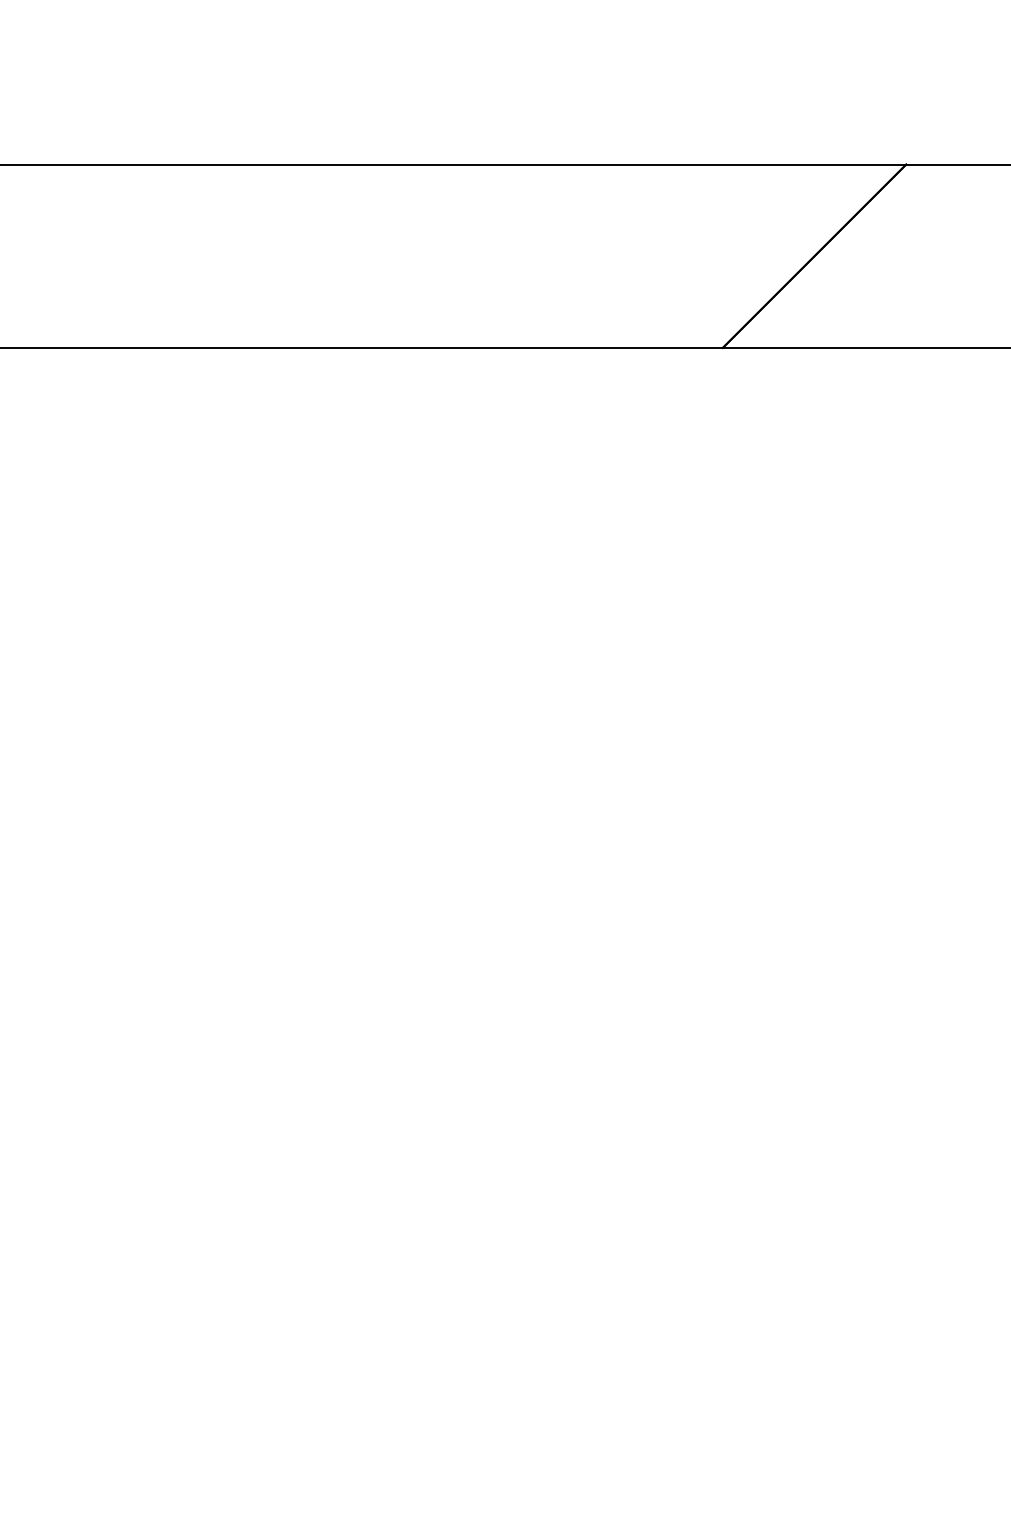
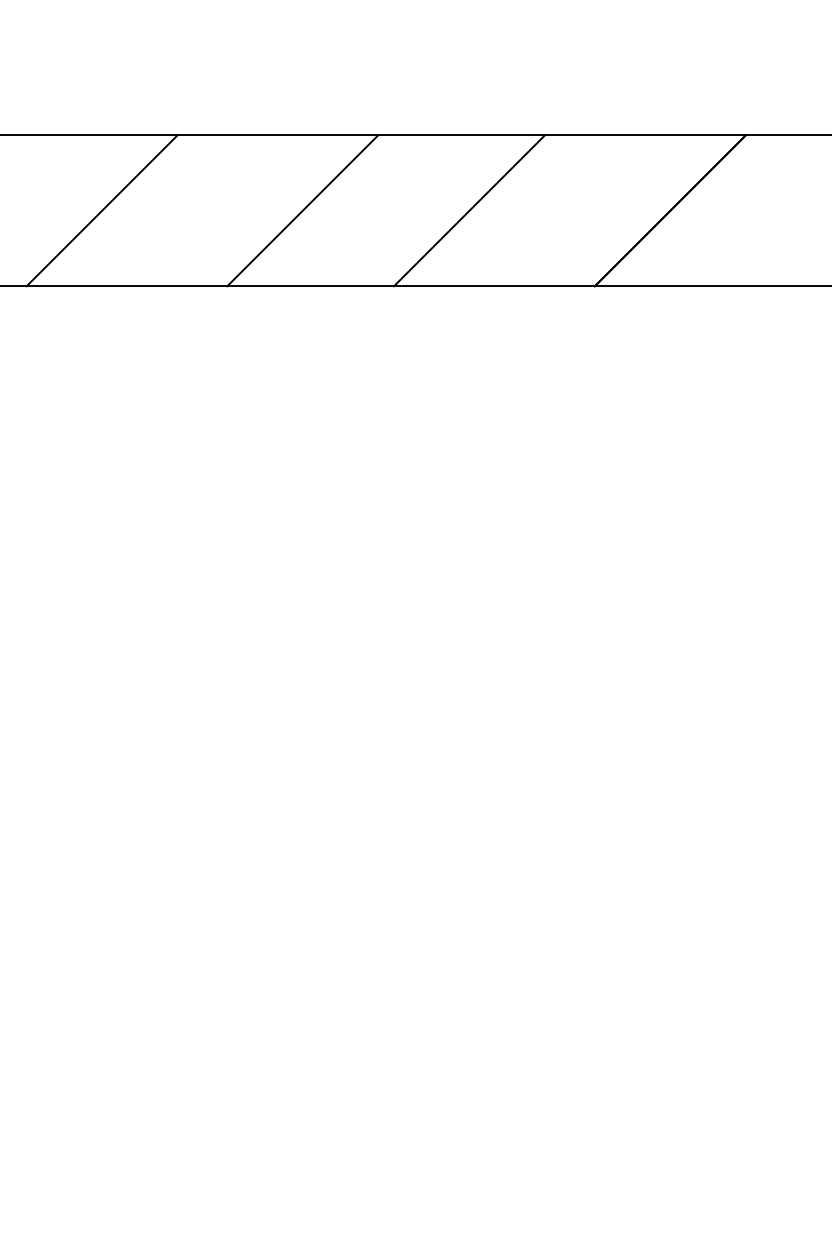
line: (123, 255) -> (101, 210), added
line: (367, 255) -> (302, 210), added
line: (569, 255) -> (468, 210), added

